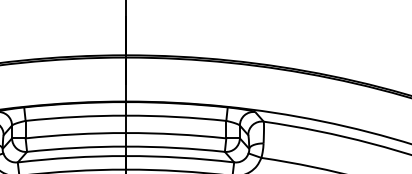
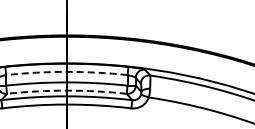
arc: (125, 114) -> (66, 71), solid -> dashed
arc: (125, 146) -> (66, 90), solid -> dashed

